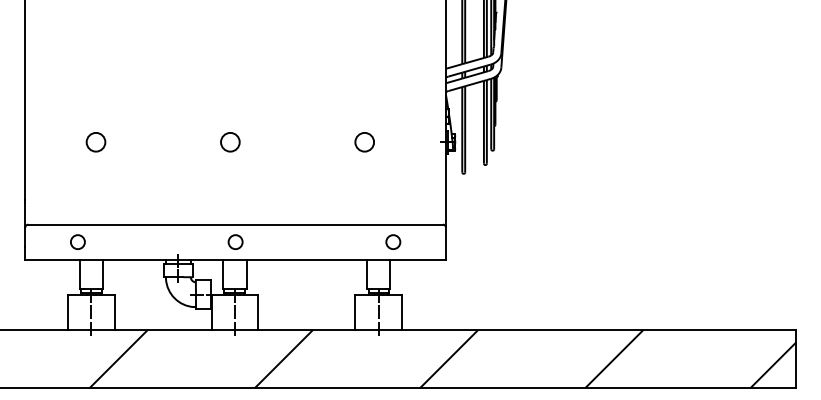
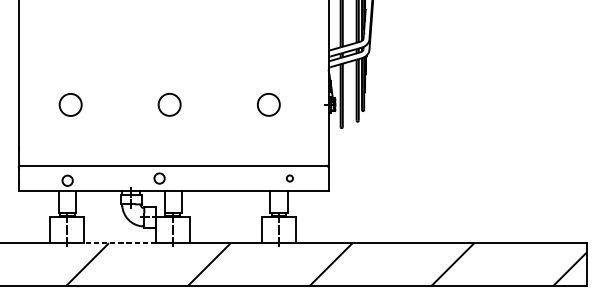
circle: (95, 141) -> (70, 104), size x1.6
circle: (230, 142) -> (169, 105), size x1.6
circle: (364, 142) -> (268, 105), size x1.6
circle: (77, 241) -> (67, 180), moved
circle: (235, 241) -> (159, 178), moved
circle: (393, 241) -> (289, 178), size x0.6
line: (162, 329) -> (119, 242), solid -> dashed

